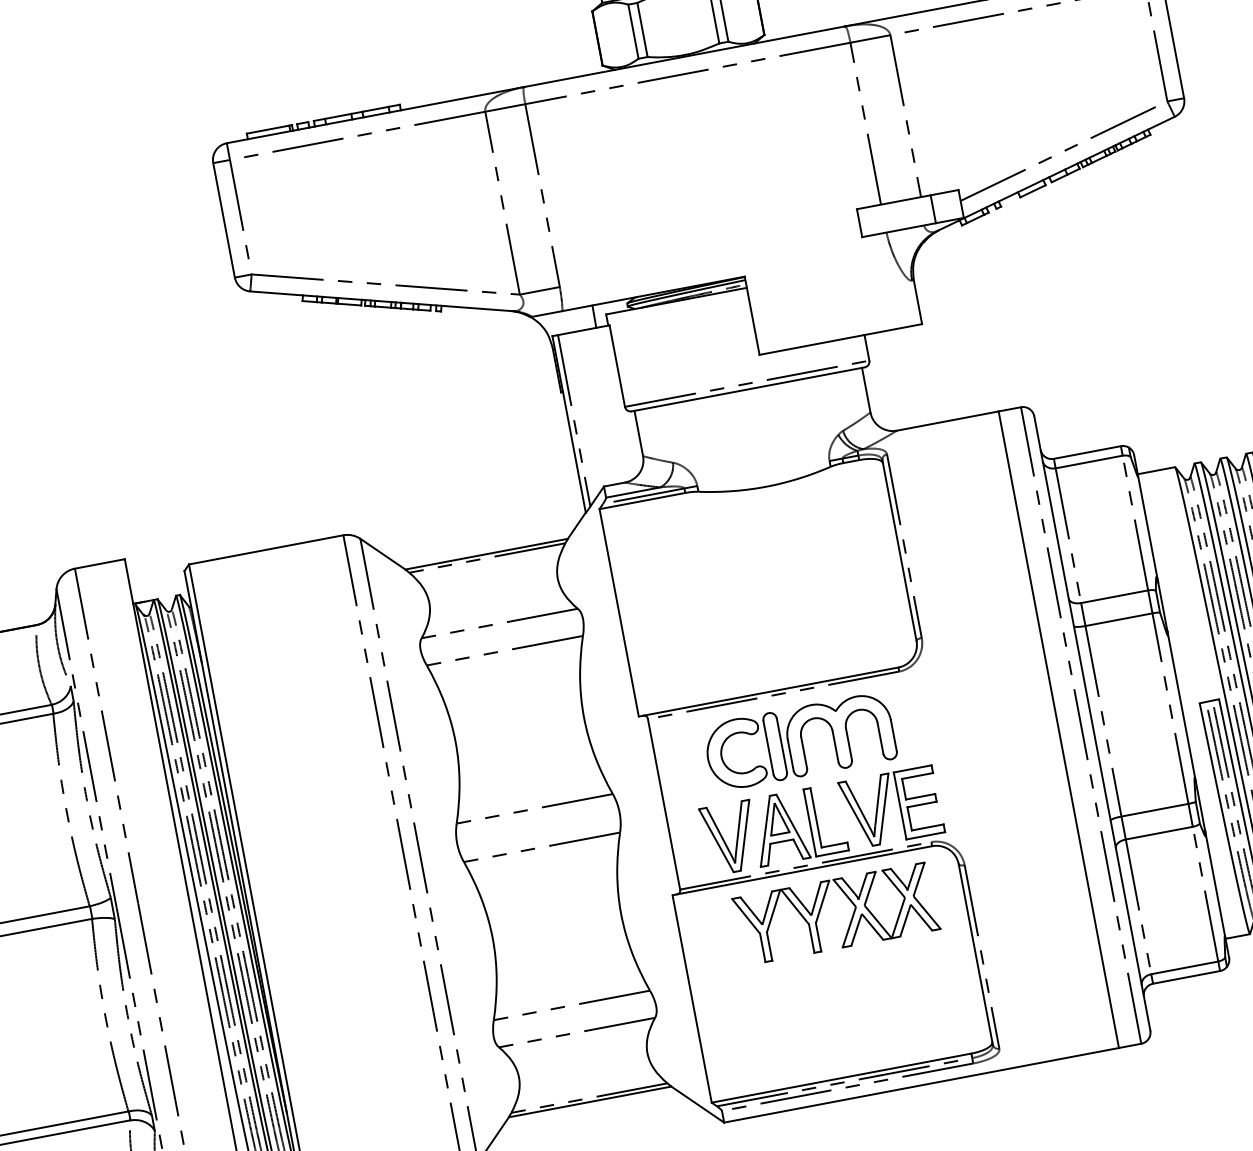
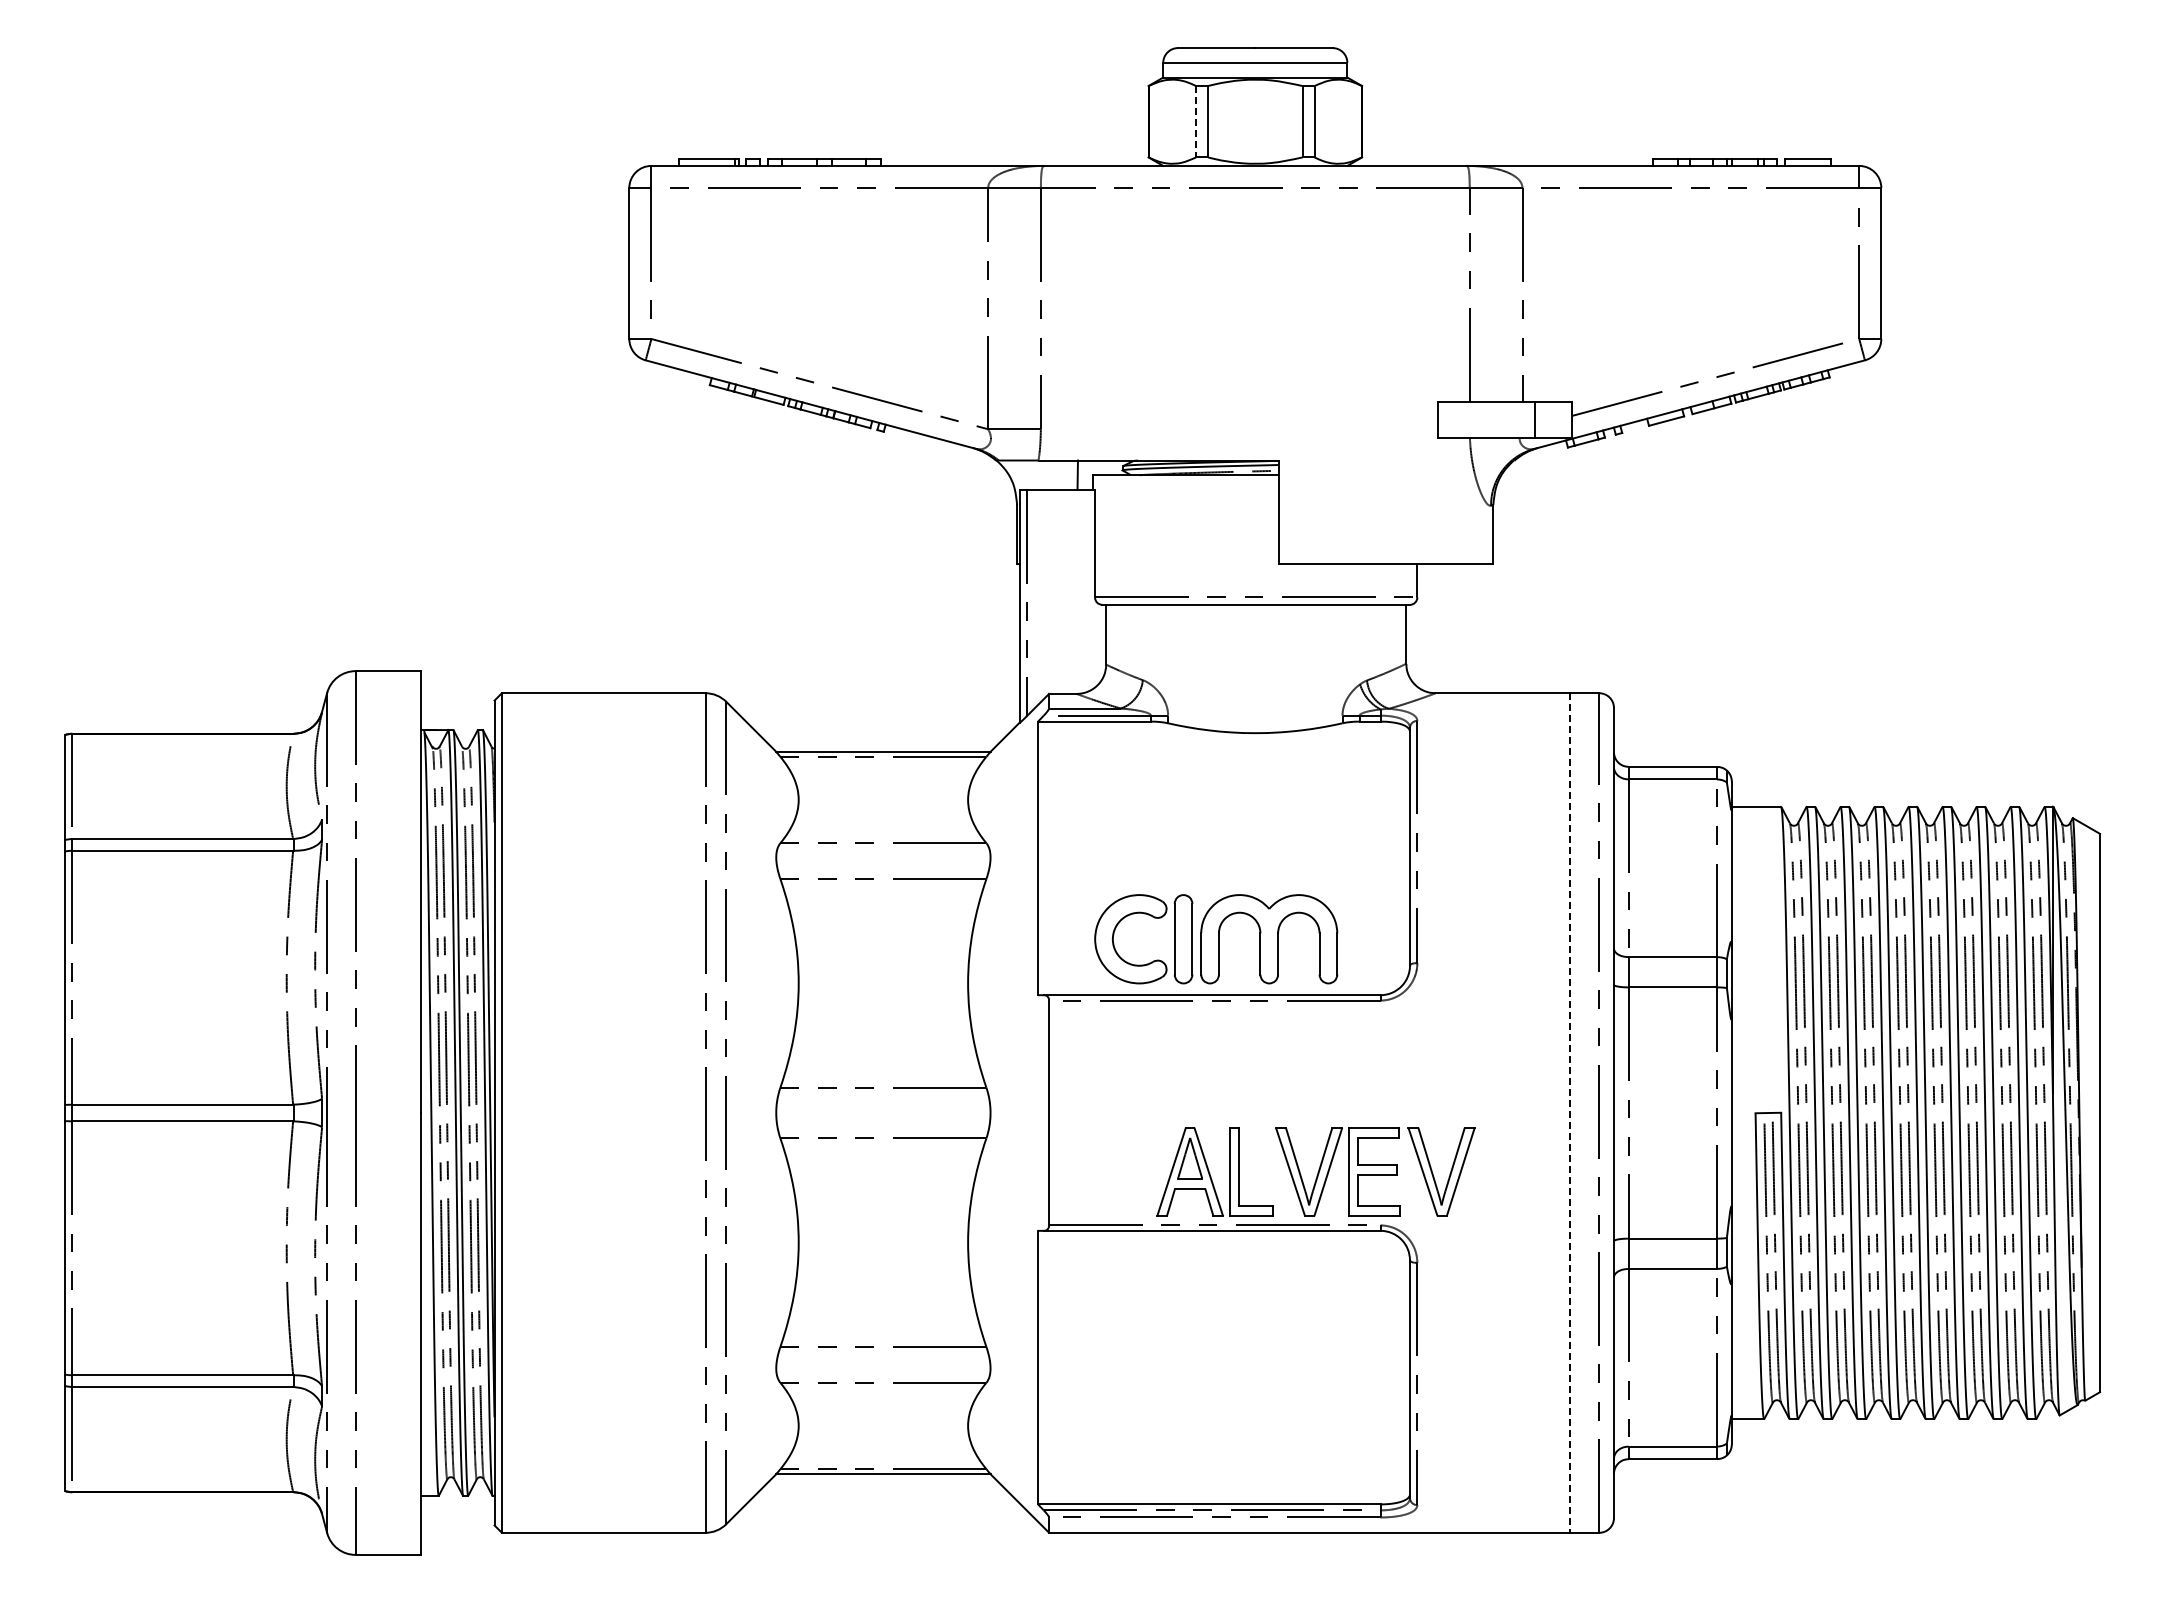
line: (633, 31) -> (1196, 121), solid -> dashed
line: (1058, 730) -> (1569, 1113), solid -> dashed
part: (800, 742) -> (1216, 939), moved
part: (724, 840) -> (1433, 1173), moved
part: (820, 910) -> (1223, 1285), removed

